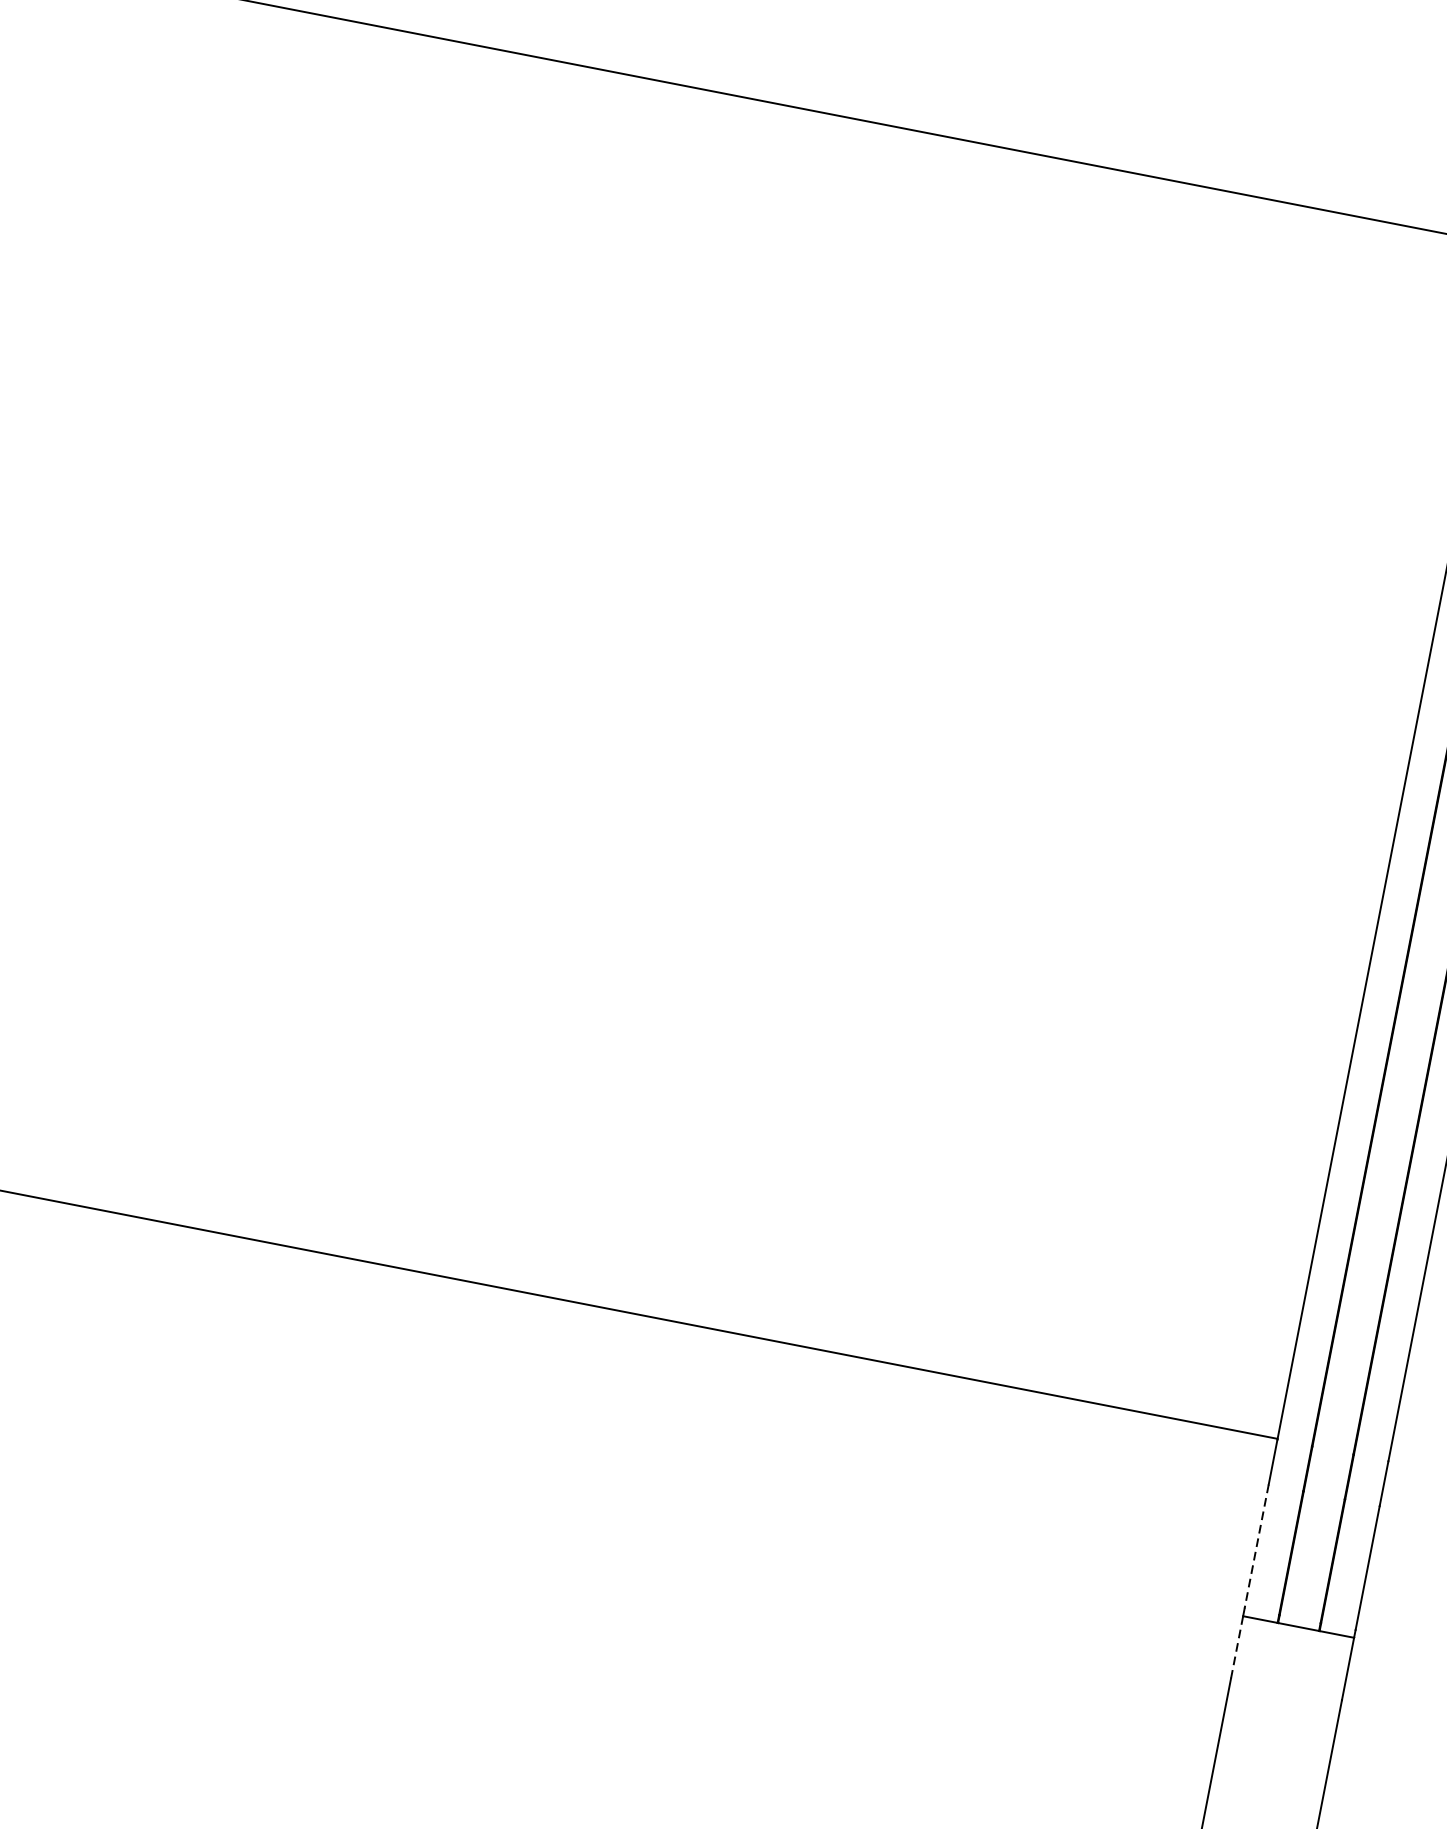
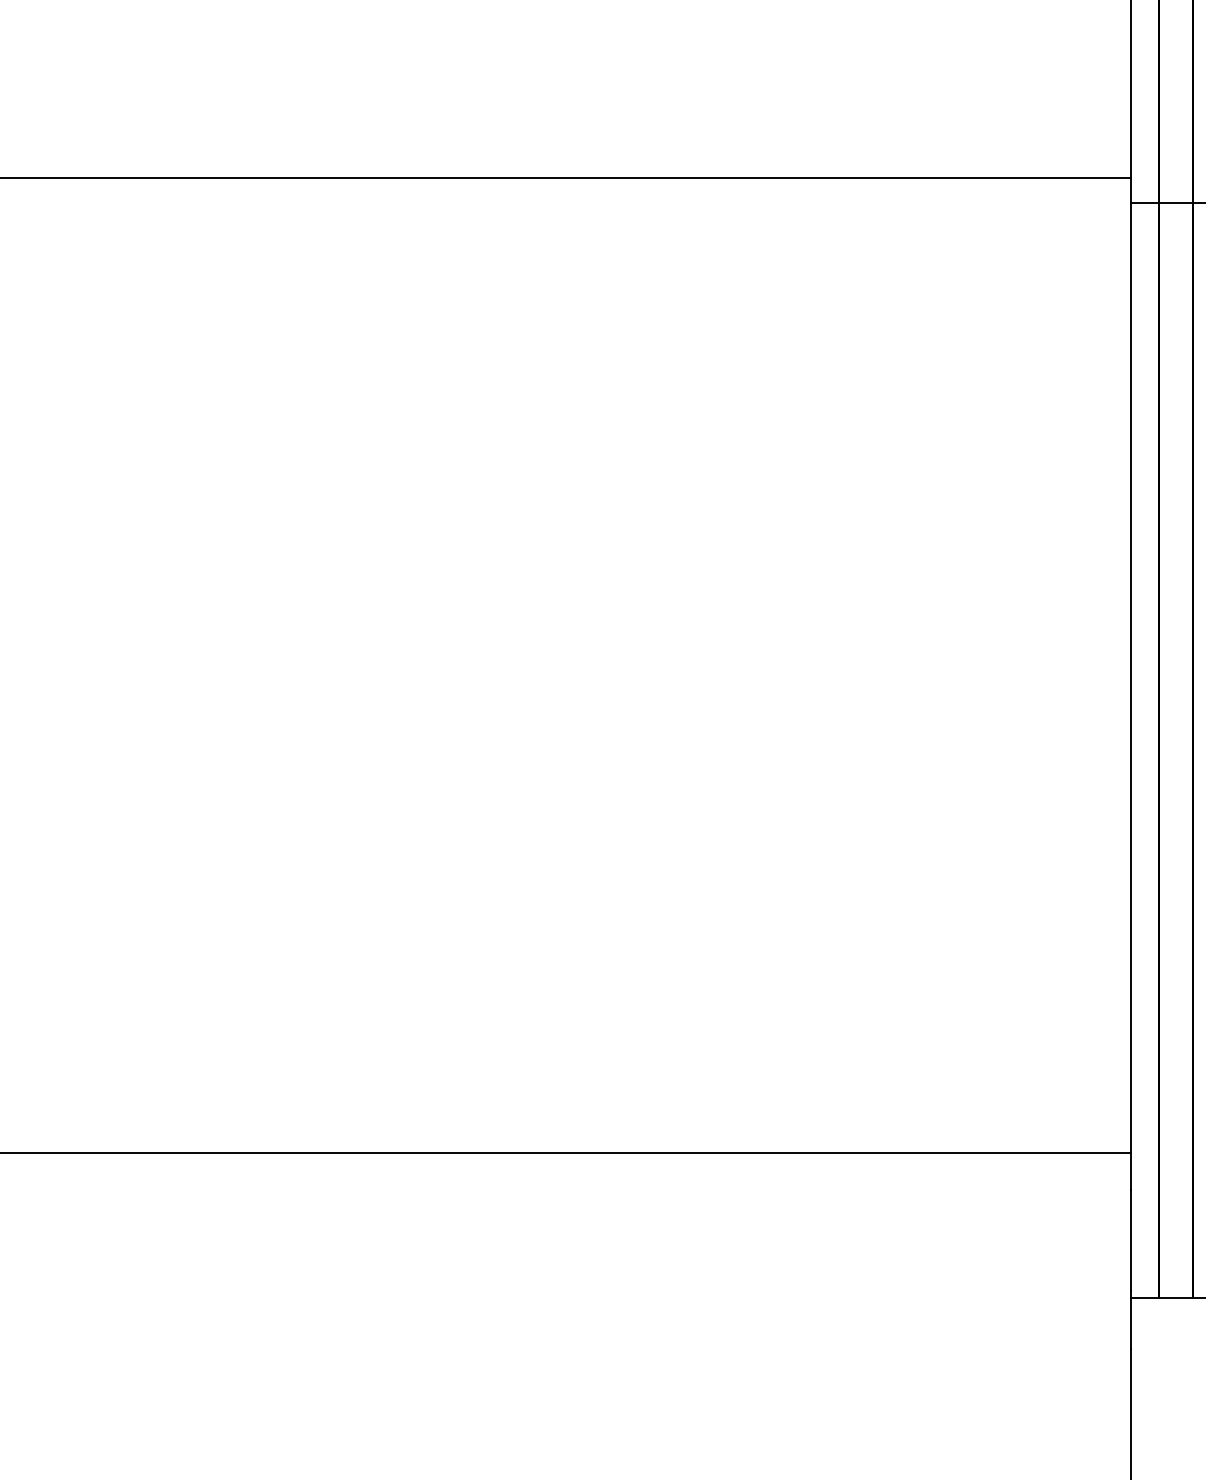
line: (1256, 1546) -> (1130, 1240), dashed -> solid
line: (1236, 1647) -> (1130, 1323), dashed -> solid

